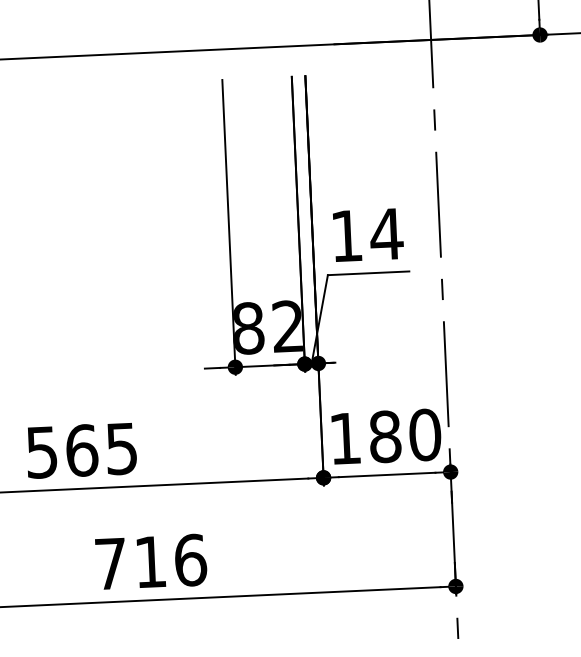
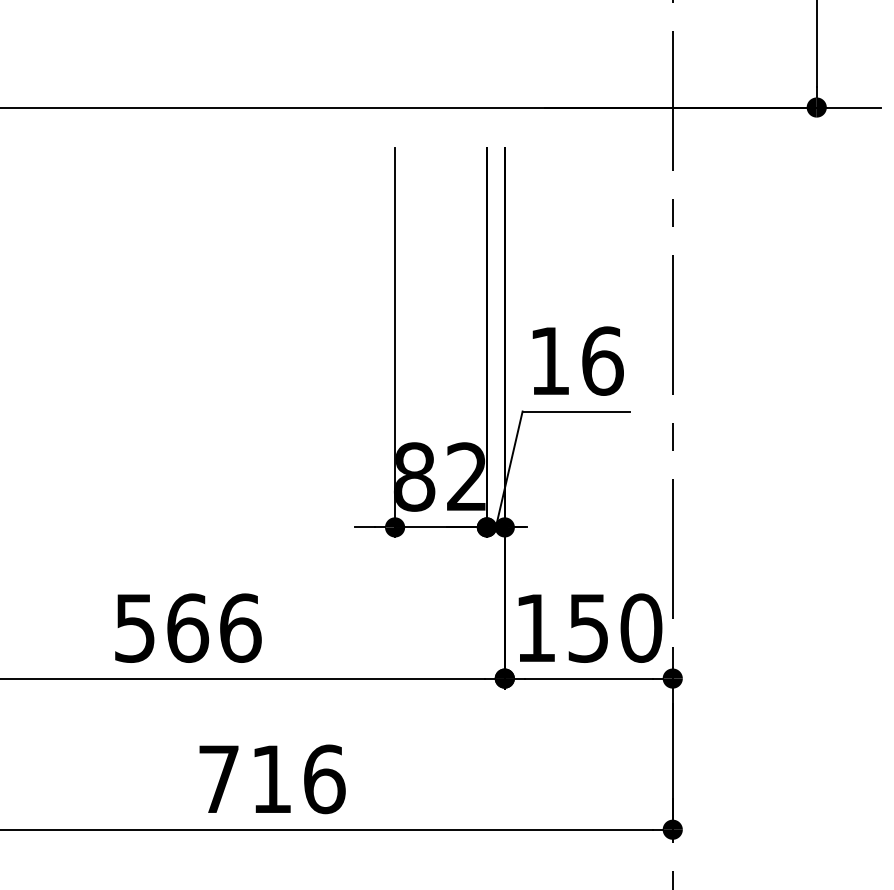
text: (386, 233) -> (602, 360), 14 -> 16
text: (385, 436) -> (588, 627), 180 -> 150
text: (121, 448) -> (240, 627), 565 -> 566

